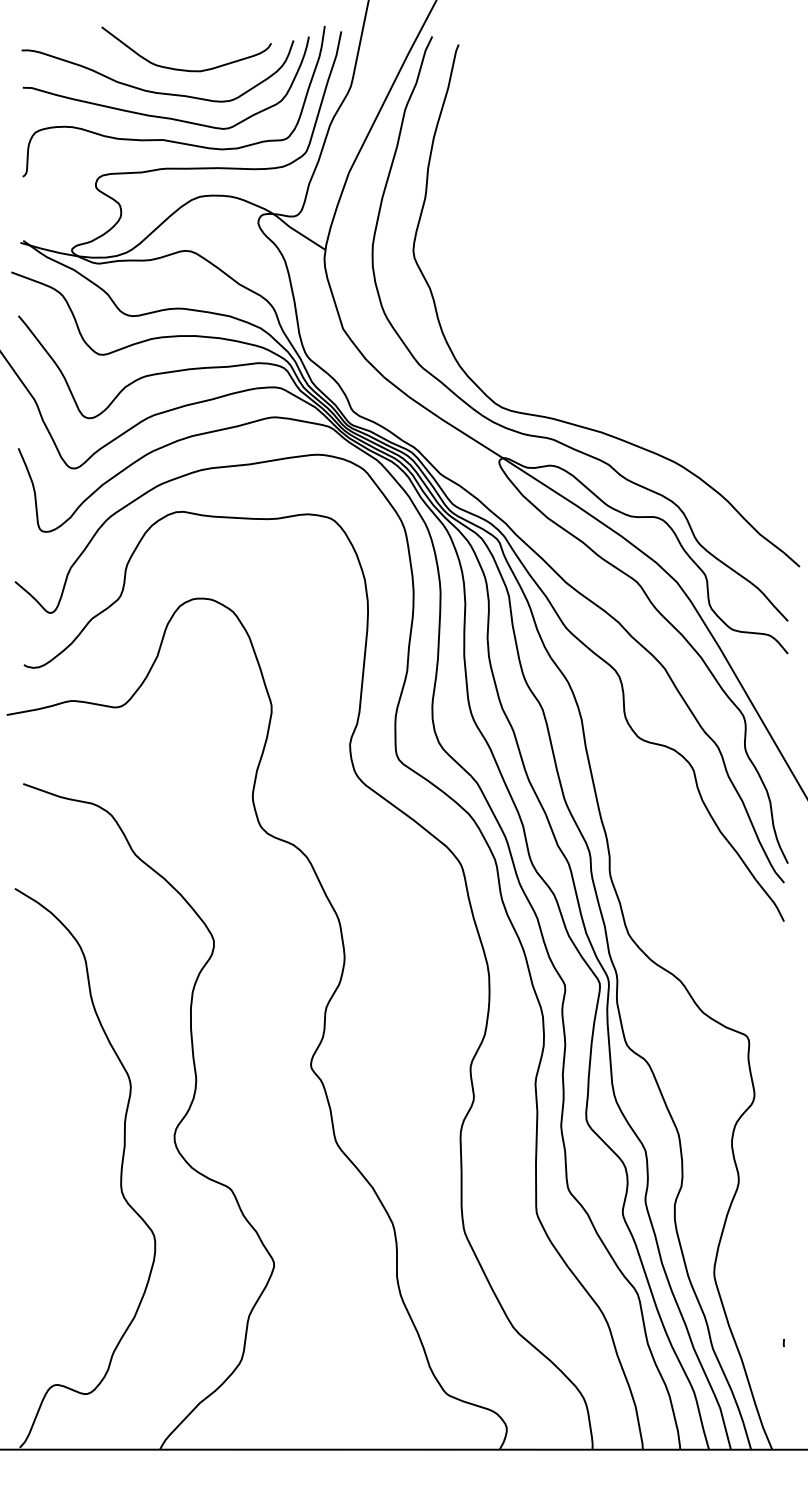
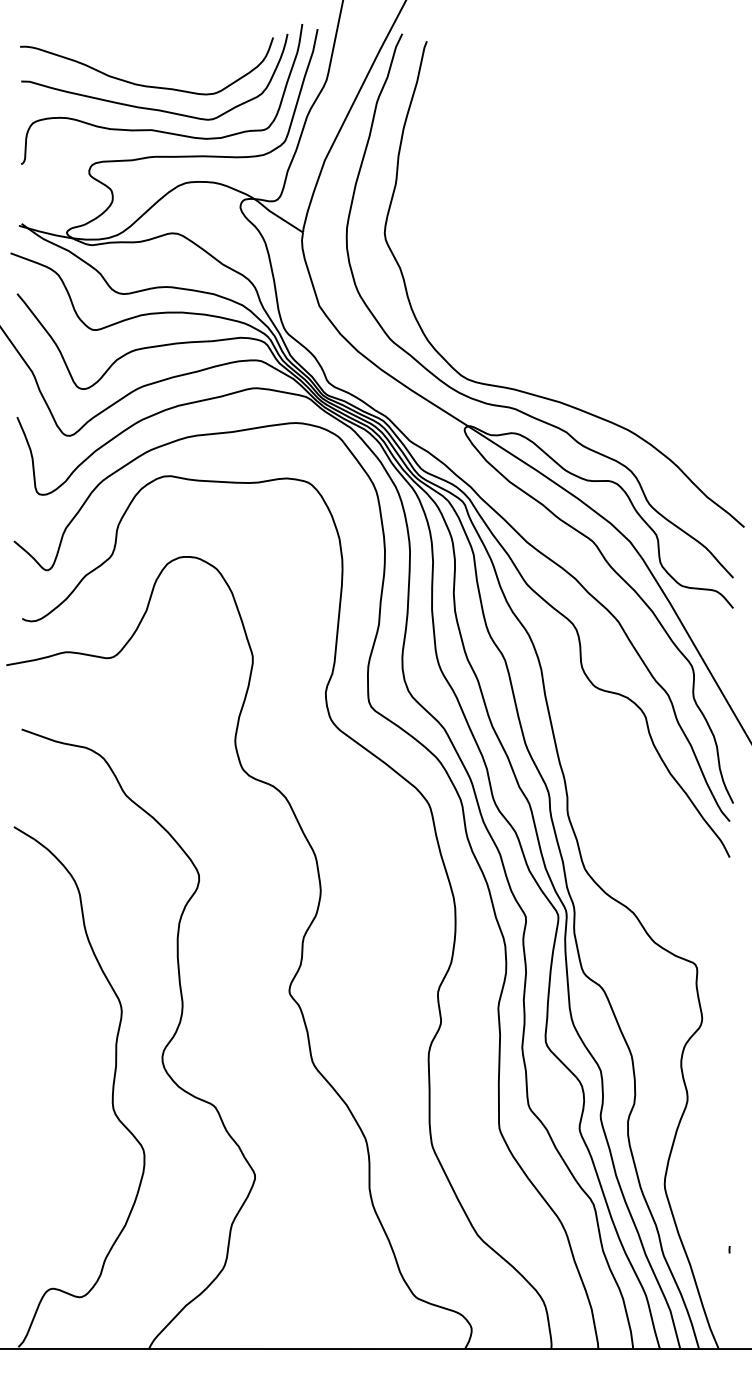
curve: (186, 69) -> (173, 64), removed

